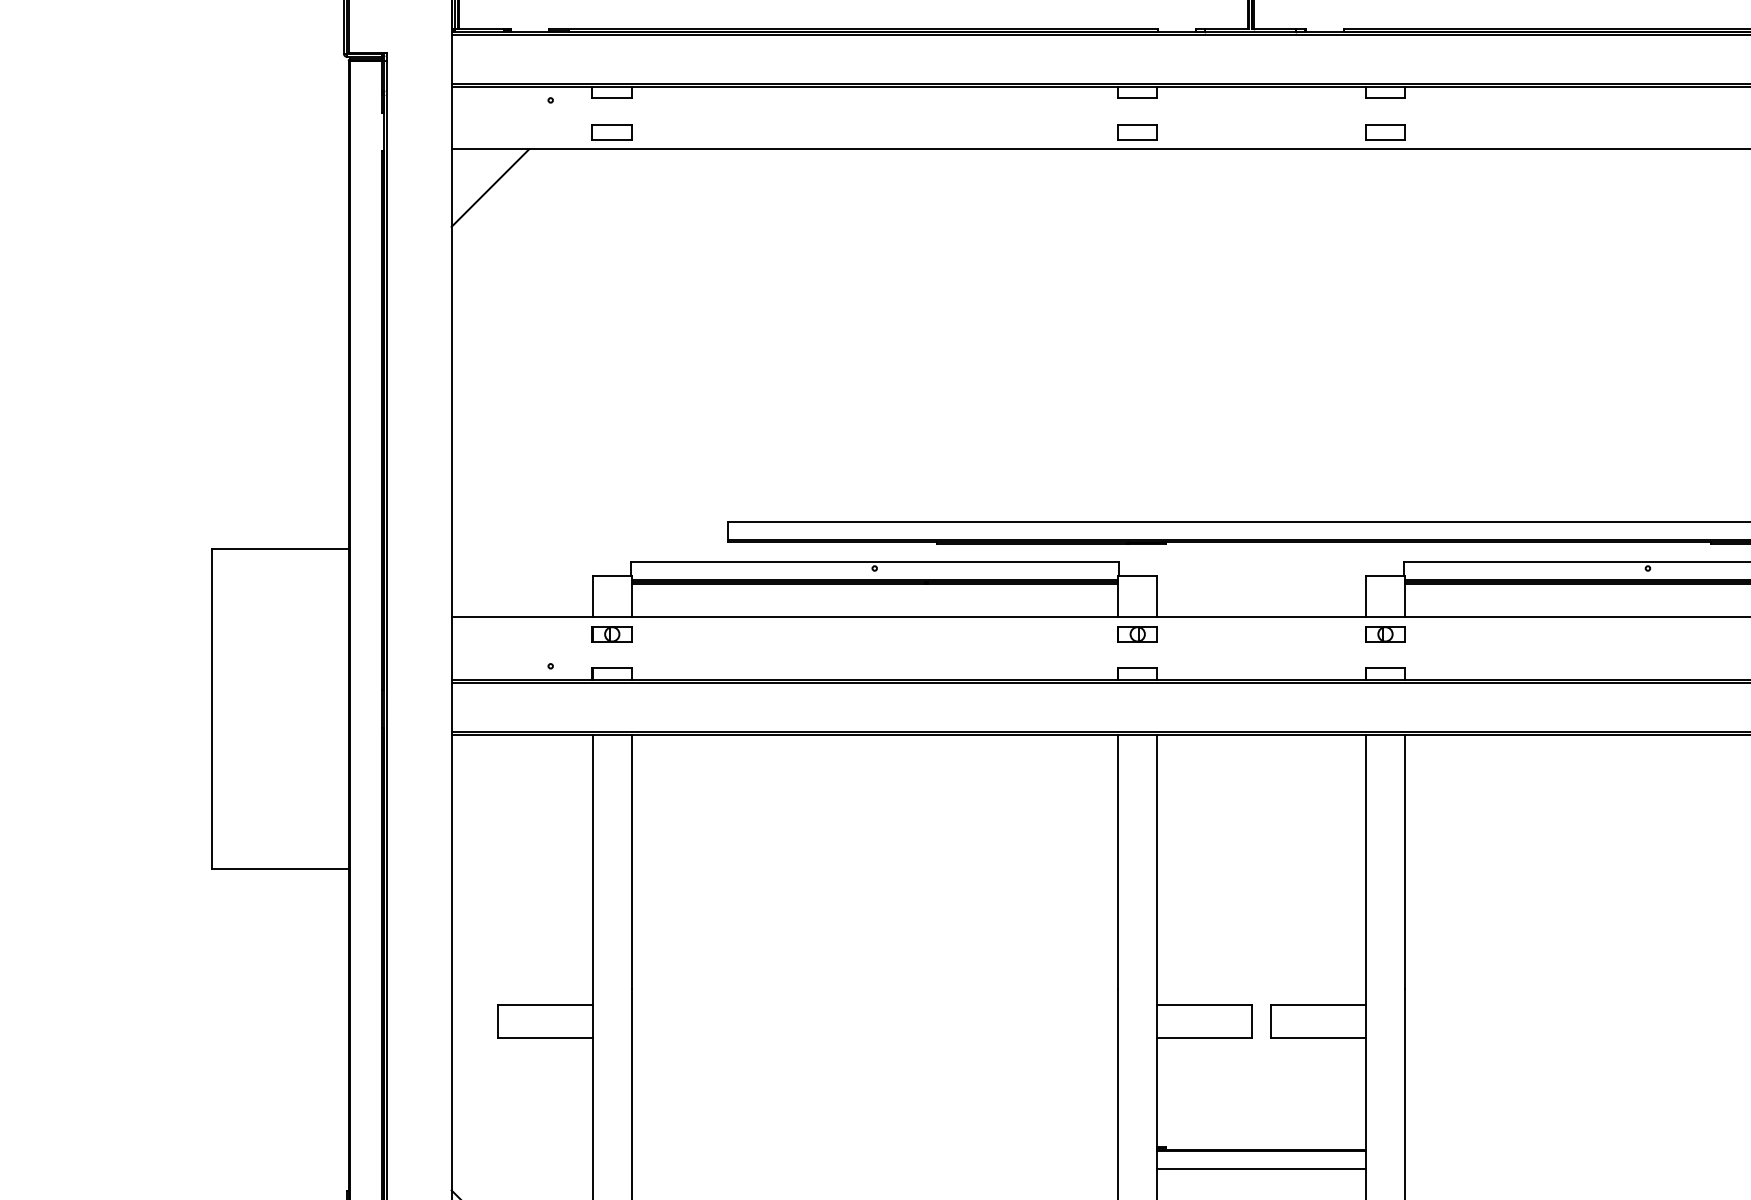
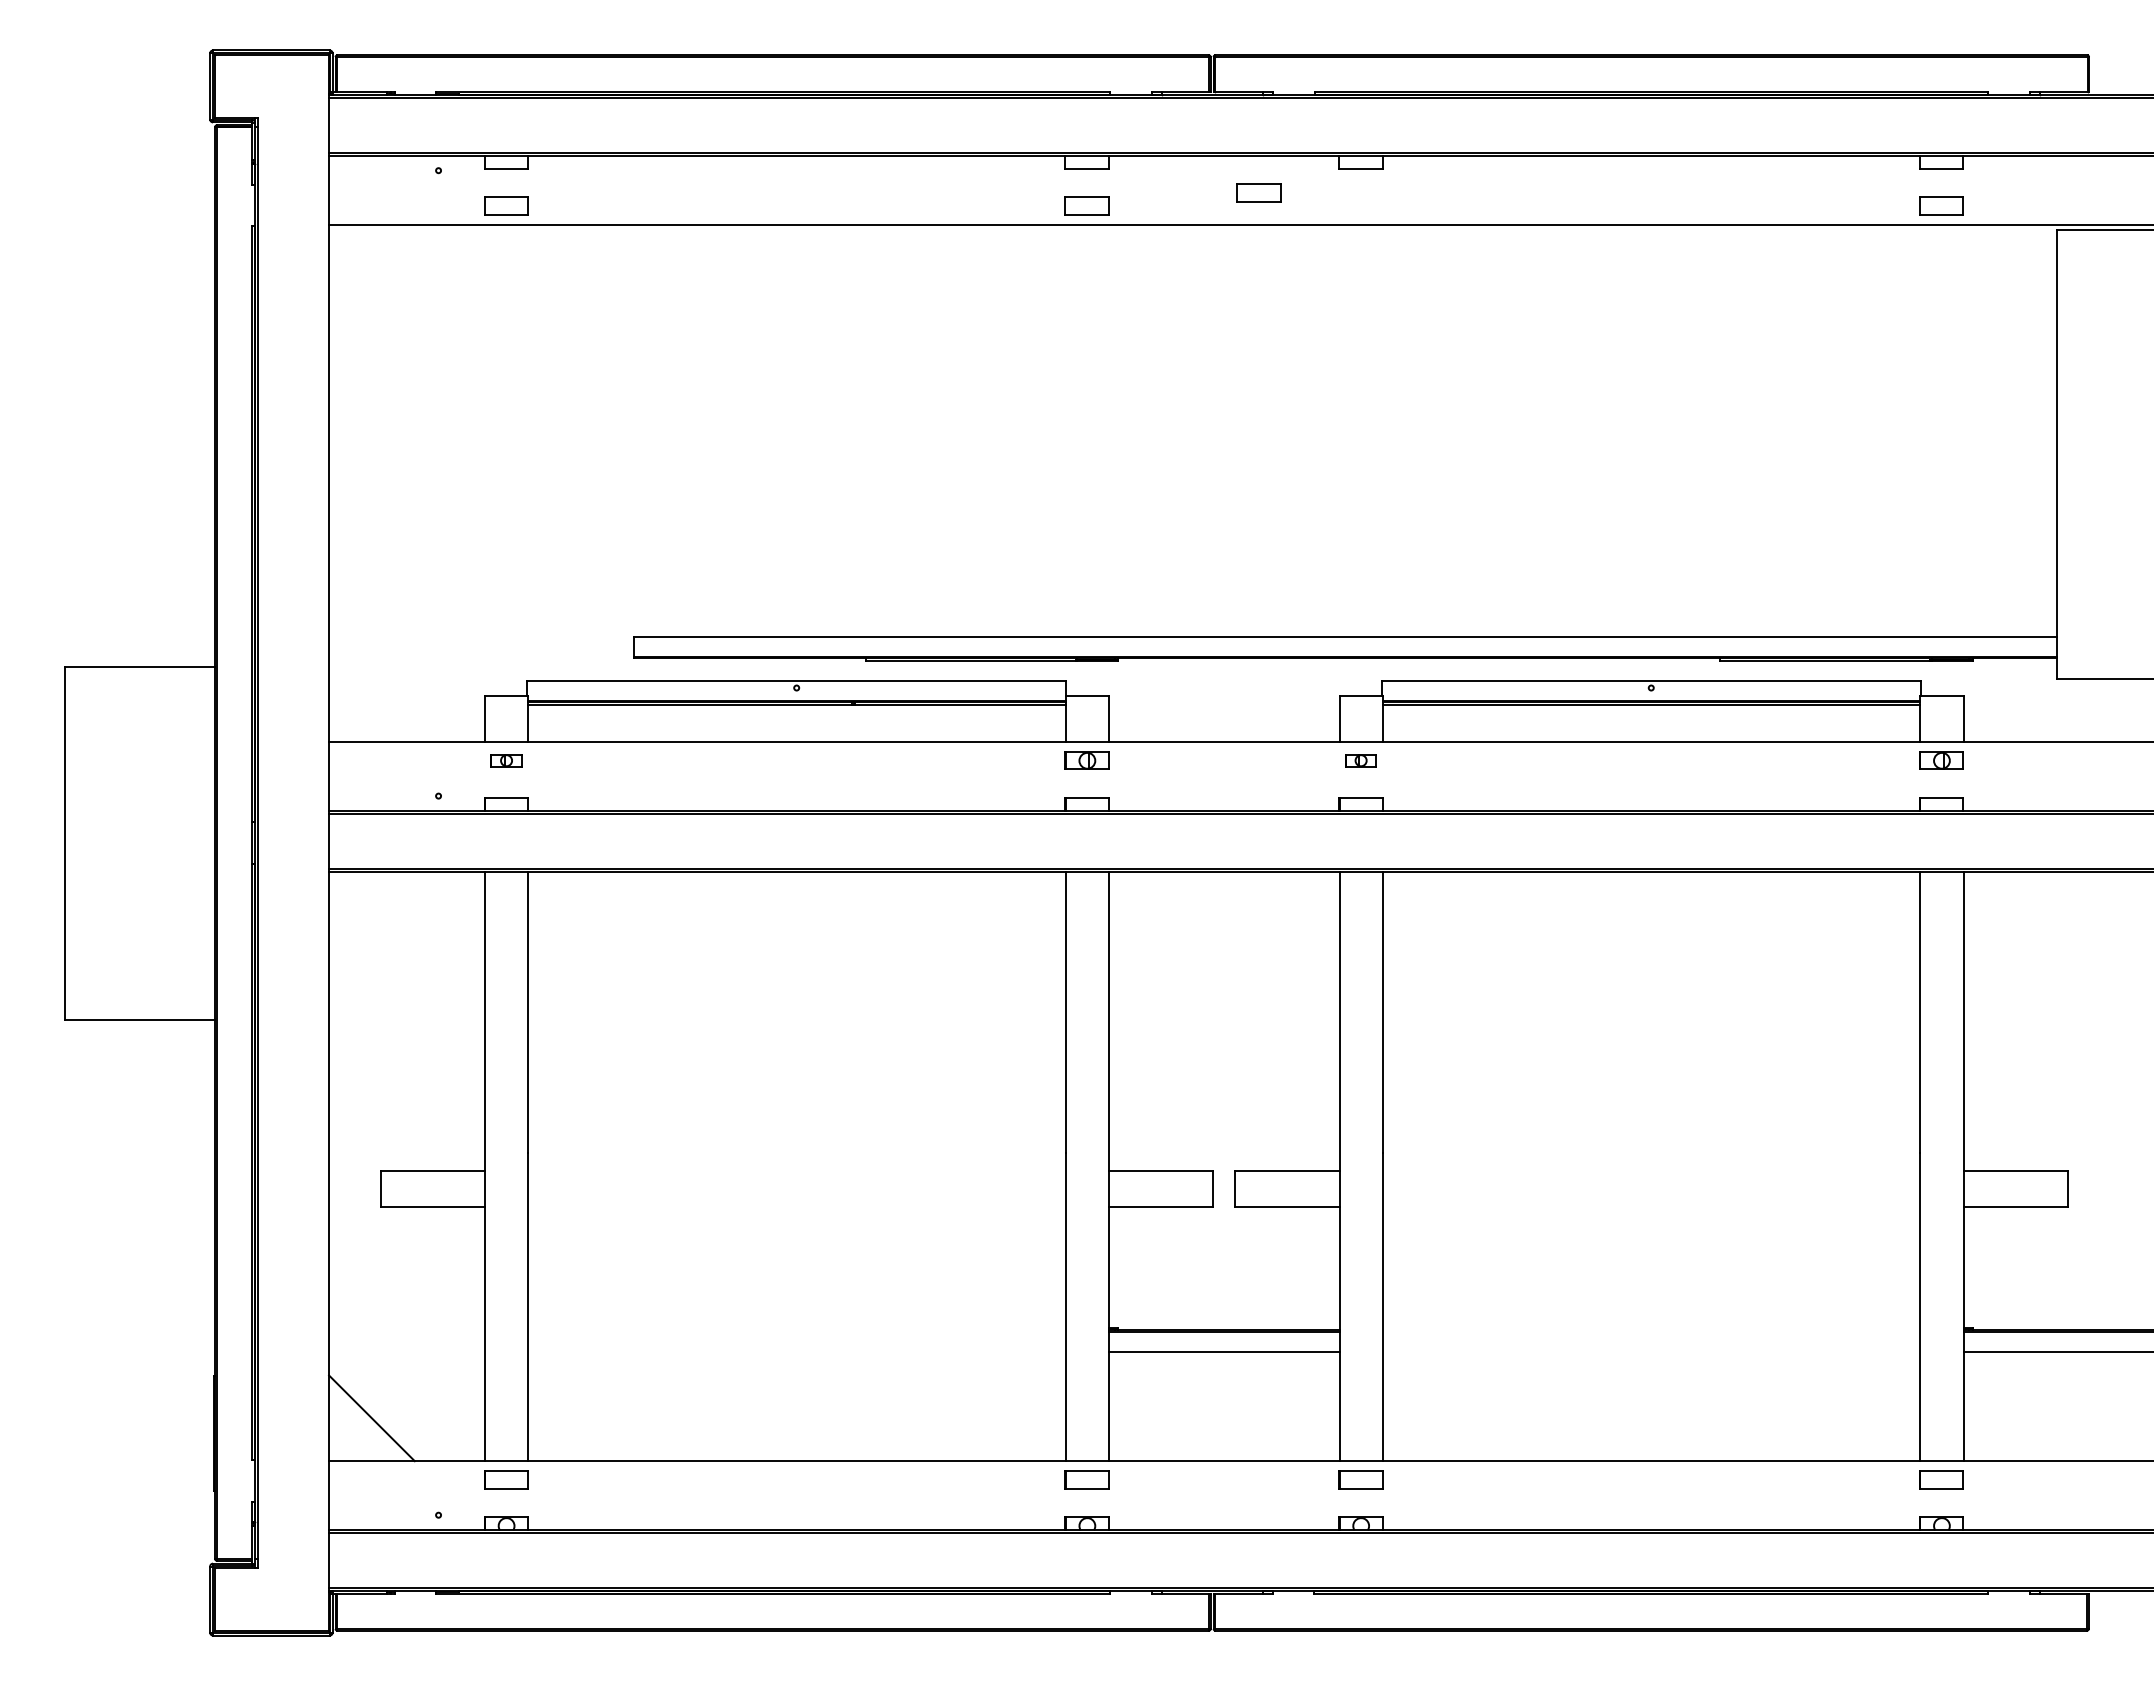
part: (1384, 131) -> (1258, 192), moved
line: (490, 188) -> (371, 267), removed
part: (612, 634) -> (506, 760), size x0.7
part: (1384, 634) -> (1360, 760), size x0.7

